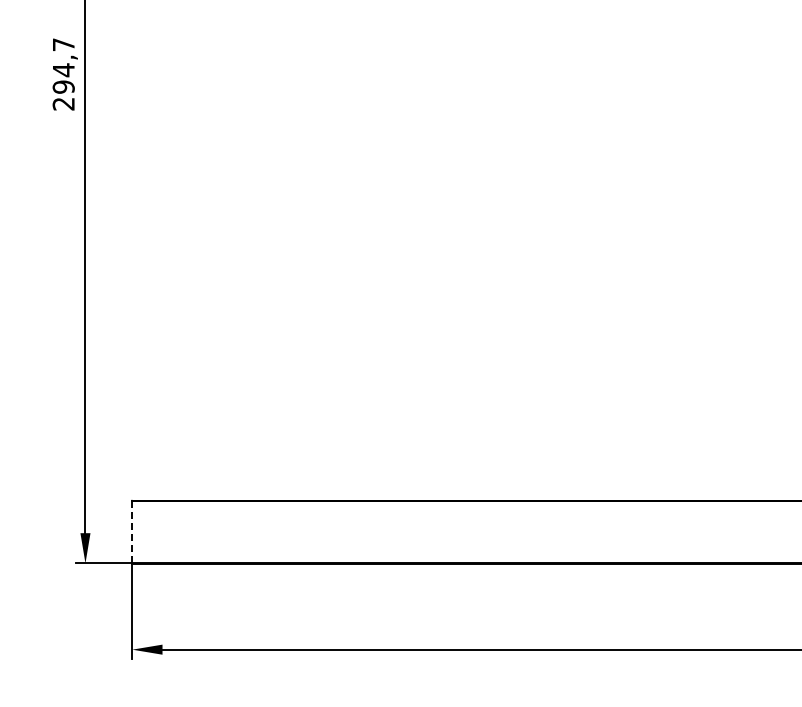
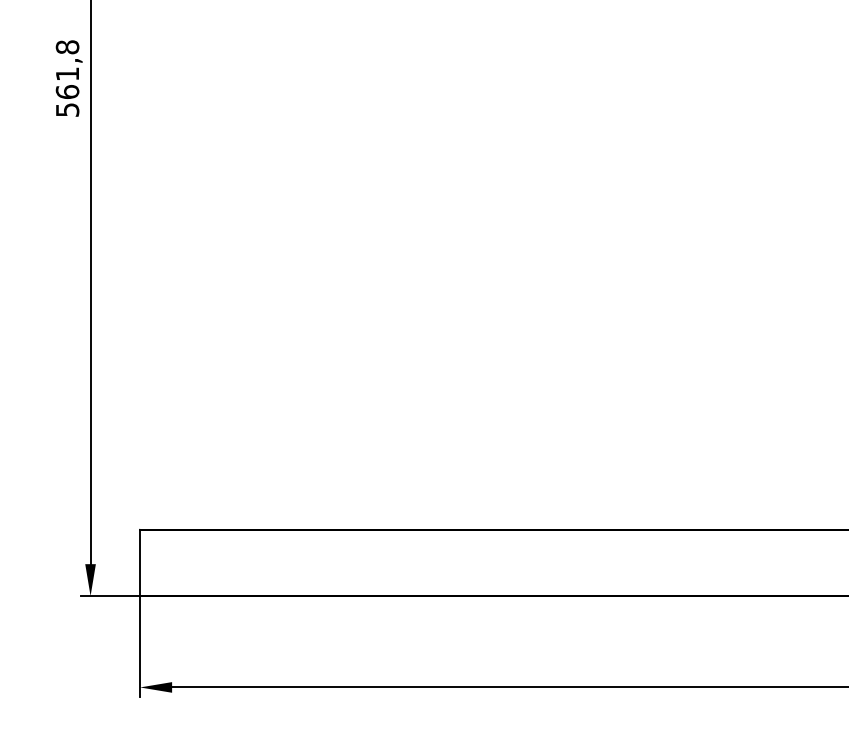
text: (63, 74) -> (67, 78), 294,7 -> 561,8
line: (132, 531) -> (140, 562), dashed -> solid

